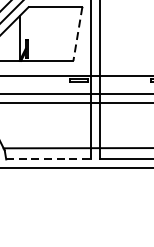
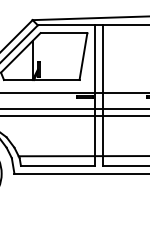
line: (77, 33) -> (83, 56), dashed -> solid
line: (49, 158) -> (58, 165), dashed -> solid

